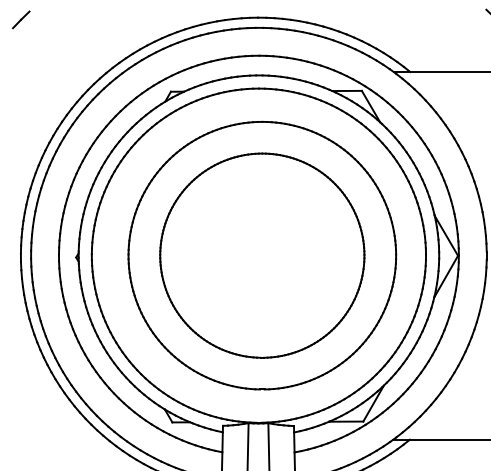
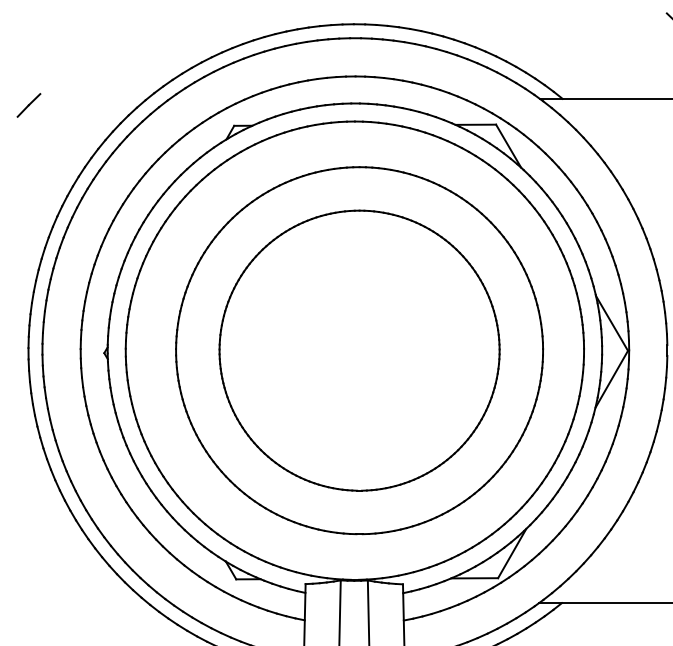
line: (21, 19) -> (29, 104), moved

